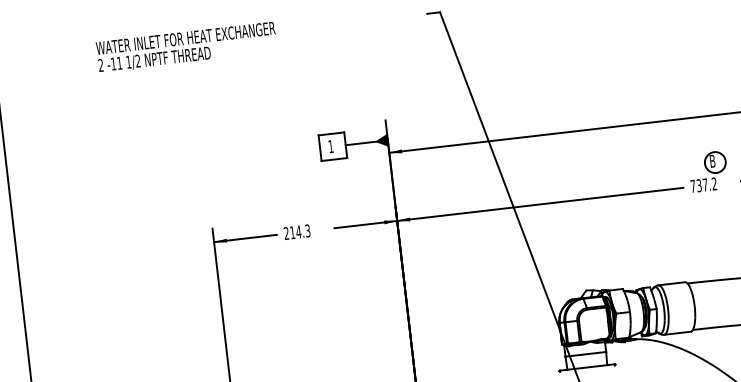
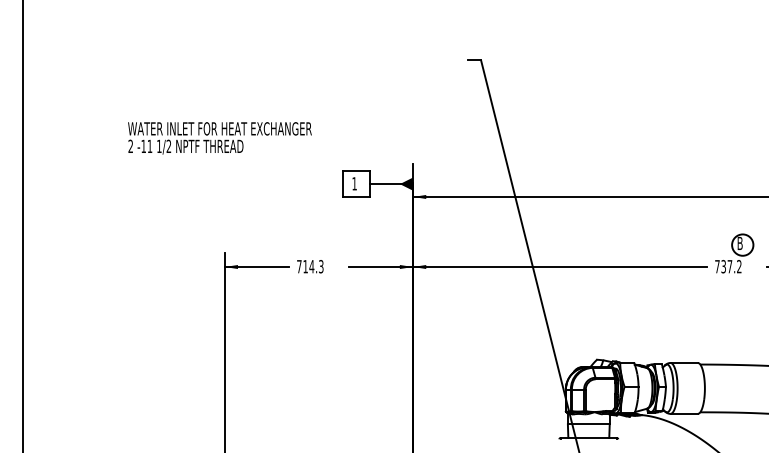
text: (186, 47) -> (219, 138), moved
text: (286, 233) -> (299, 266), 214.3 -> 714.3

